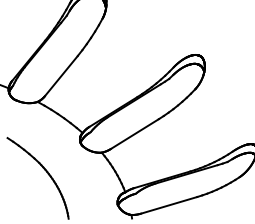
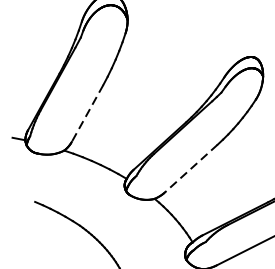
line: (61, 76) -> (87, 113), solid -> dashed
line: (134, 134) -> (190, 169), solid -> dashed

